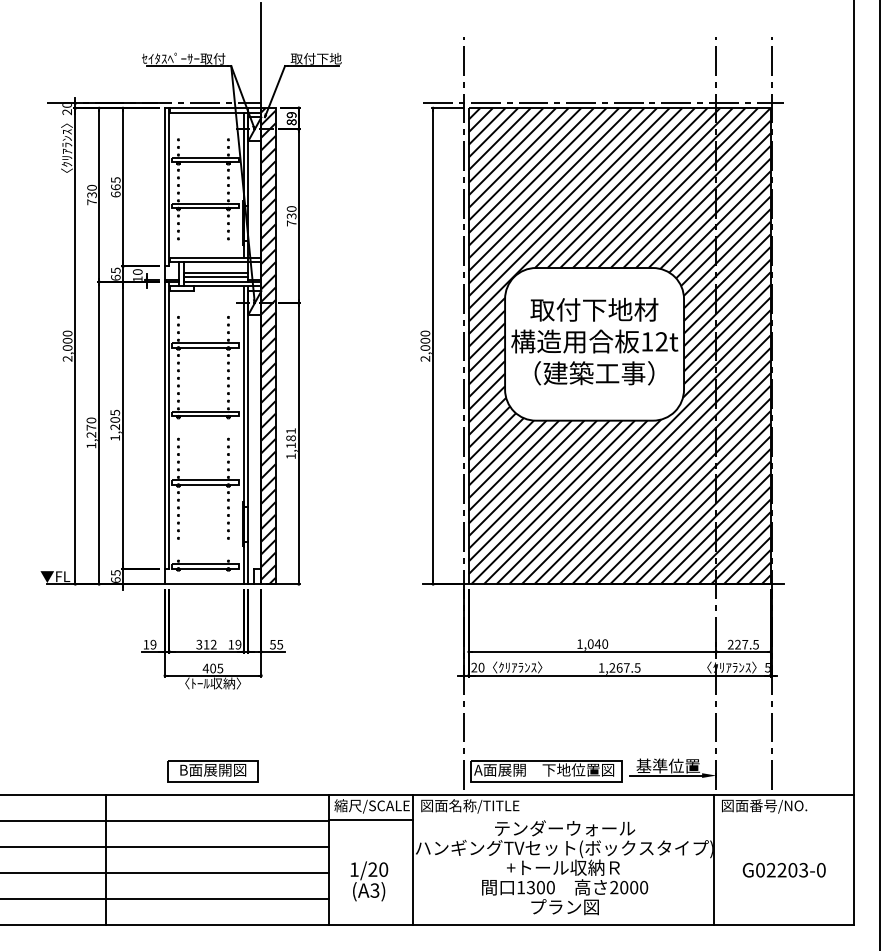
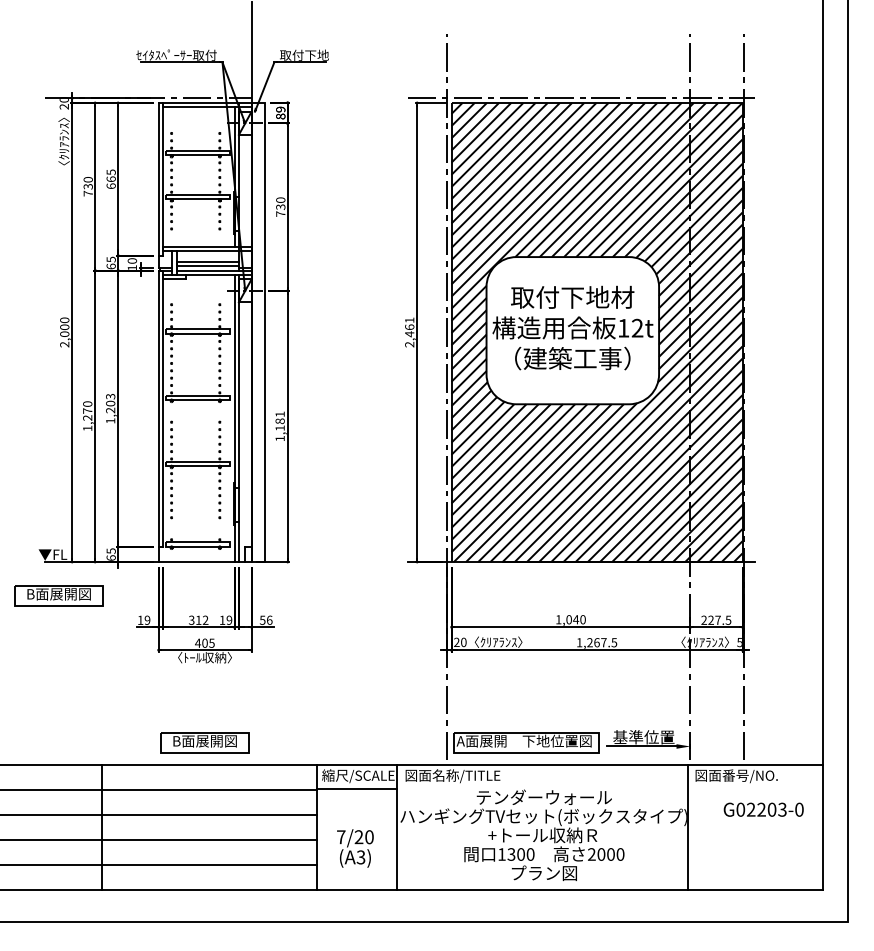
text: (425, 341) -> (409, 327), 2,000 -> 2,461
hatch: (268, 346) -> (258, 332), removed
text: (115, 412) -> (110, 396), 1,205 -> 1,203
part: (61, 618) -> (58, 595), added
text: (279, 643) -> (269, 619), 55 -> 56
text: (354, 869) -> (341, 837), 1/20 -> 7/20
text: (784, 869) -> (763, 809), moved

